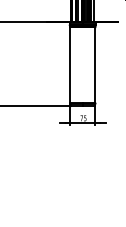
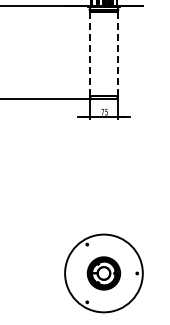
line: (70, 65) -> (90, 53), solid -> dashed
line: (95, 65) -> (117, 53), solid -> dashed

